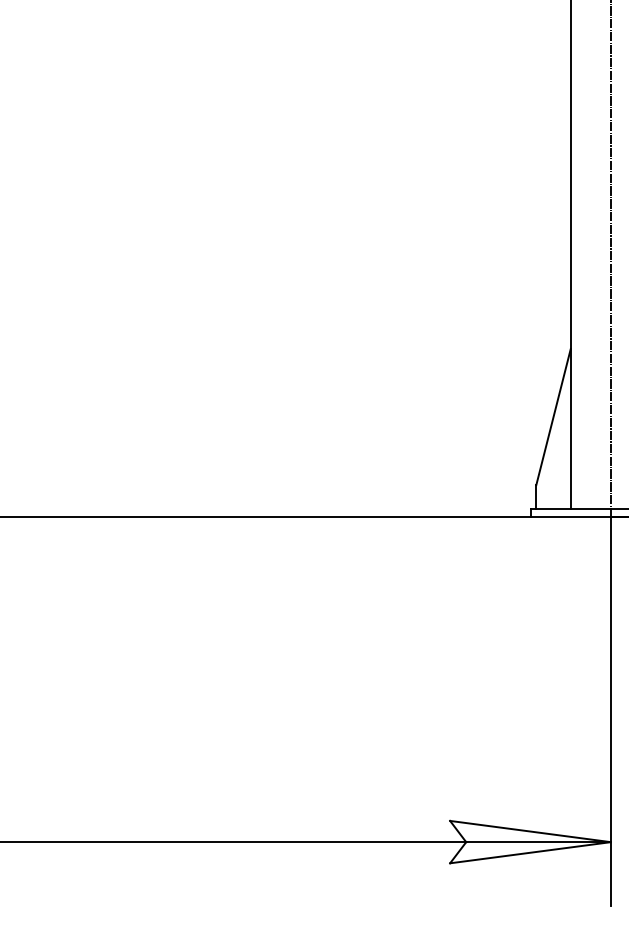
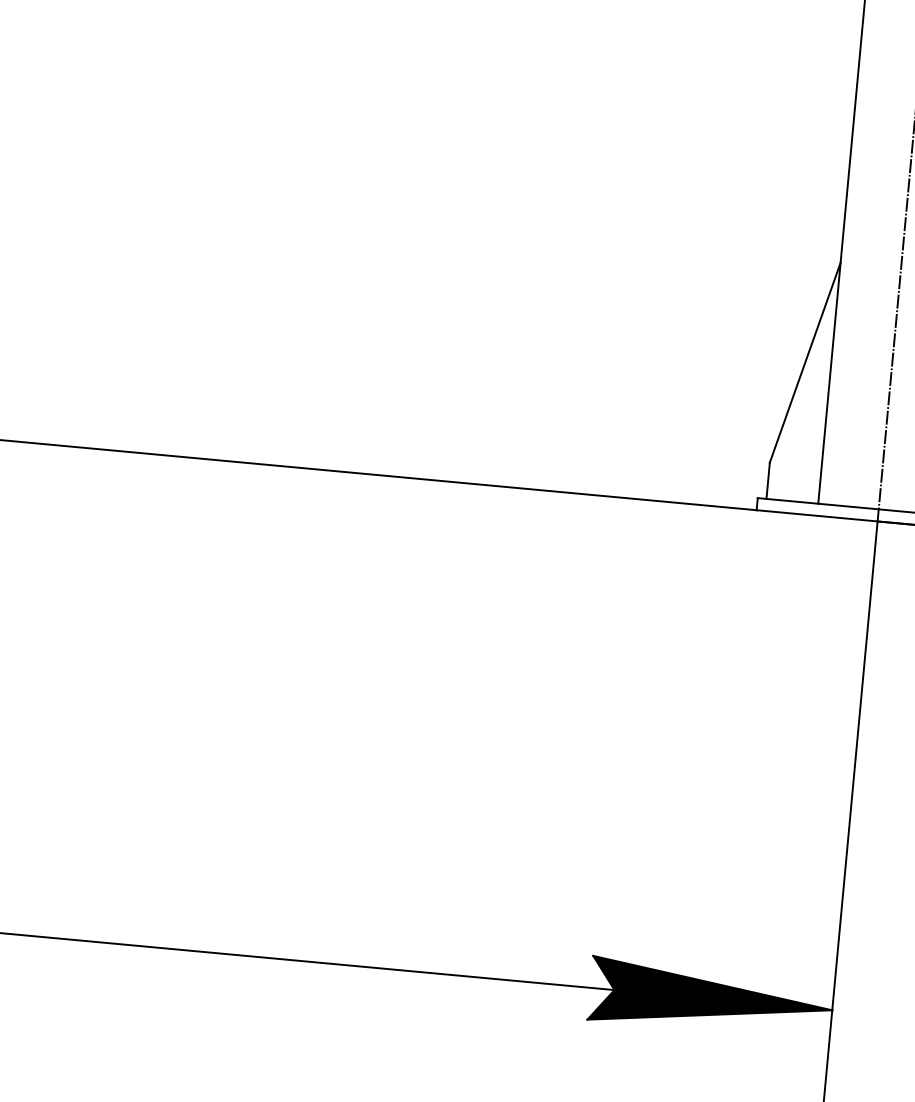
fill: (530, 841) -> (711, 998), added

